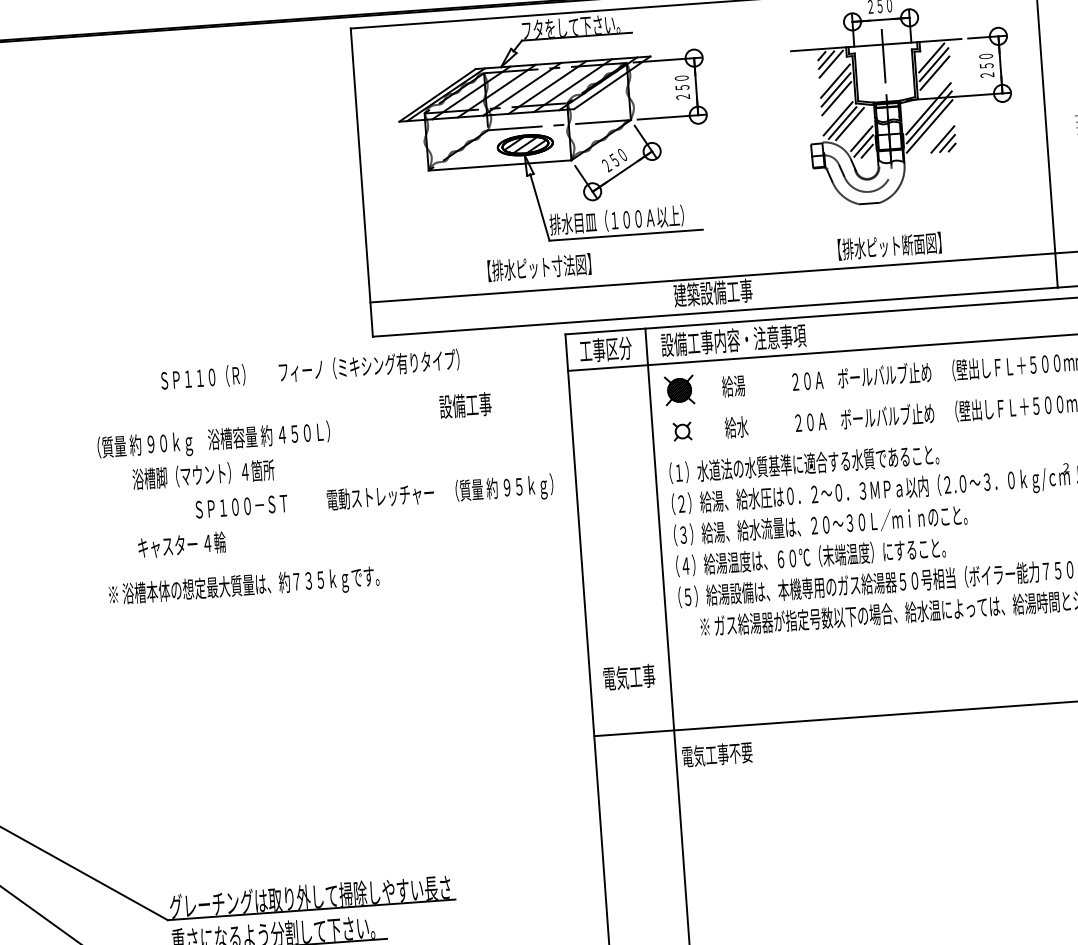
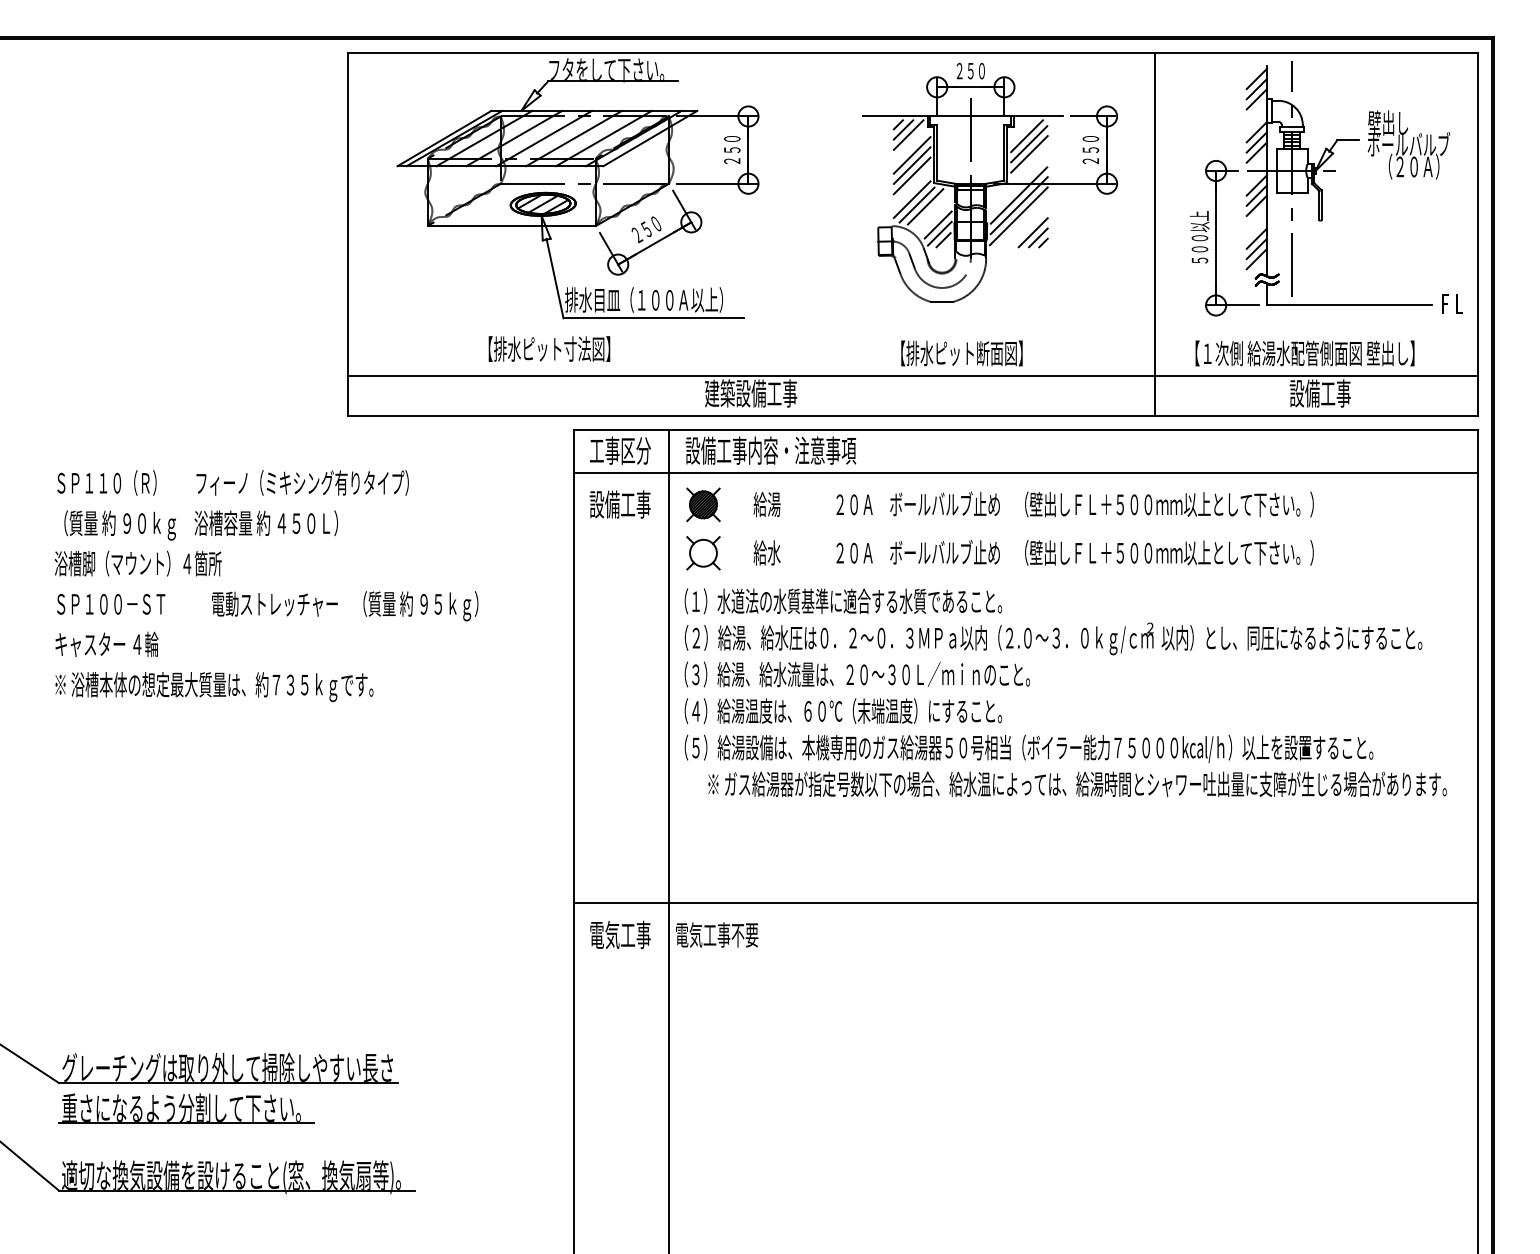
text: (309, 369) -> (232, 482), moved
text: (464, 405) -> (619, 504), moved
part: (682, 431) -> (703, 553), size x1.67
text: (213, 441) -> (200, 525), moved
text: (374, 499) -> (267, 606), moved
text: (244, 587) -> (214, 687), moved
text: (629, 676) -> (620, 934), moved

